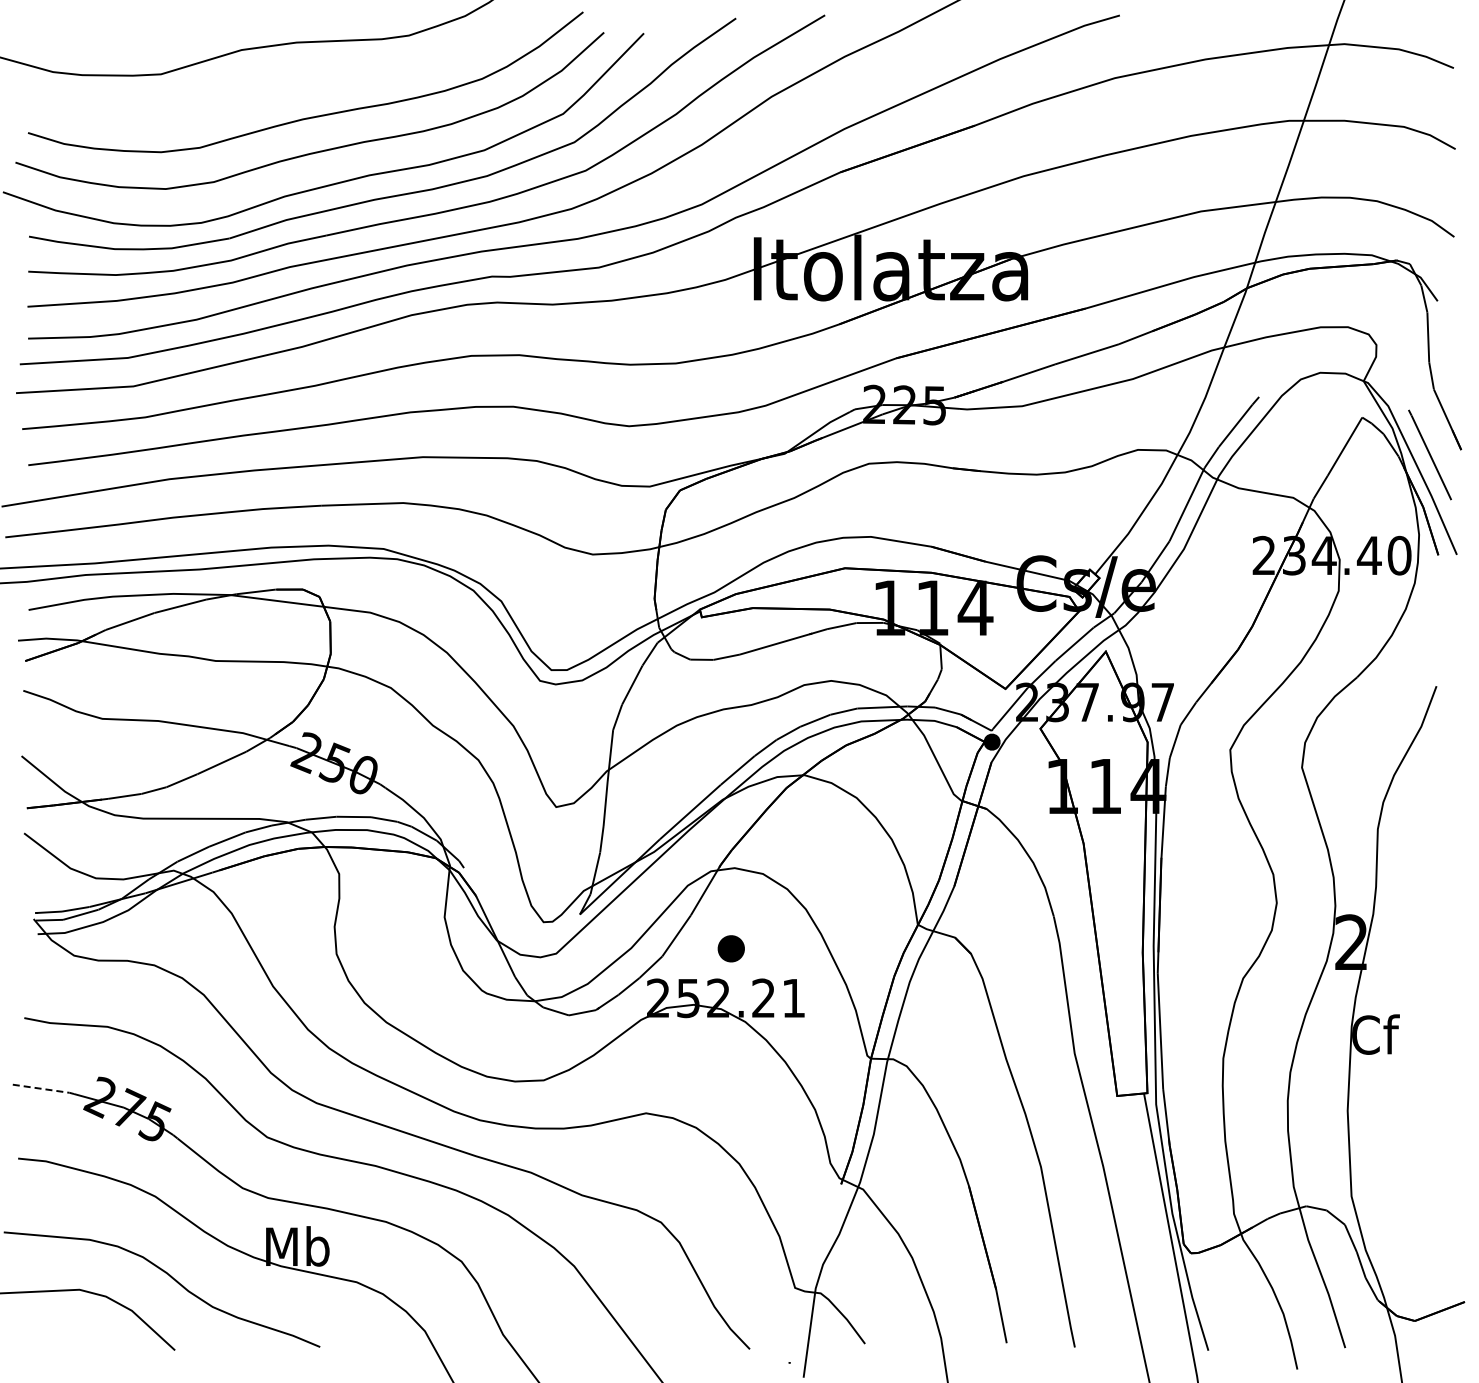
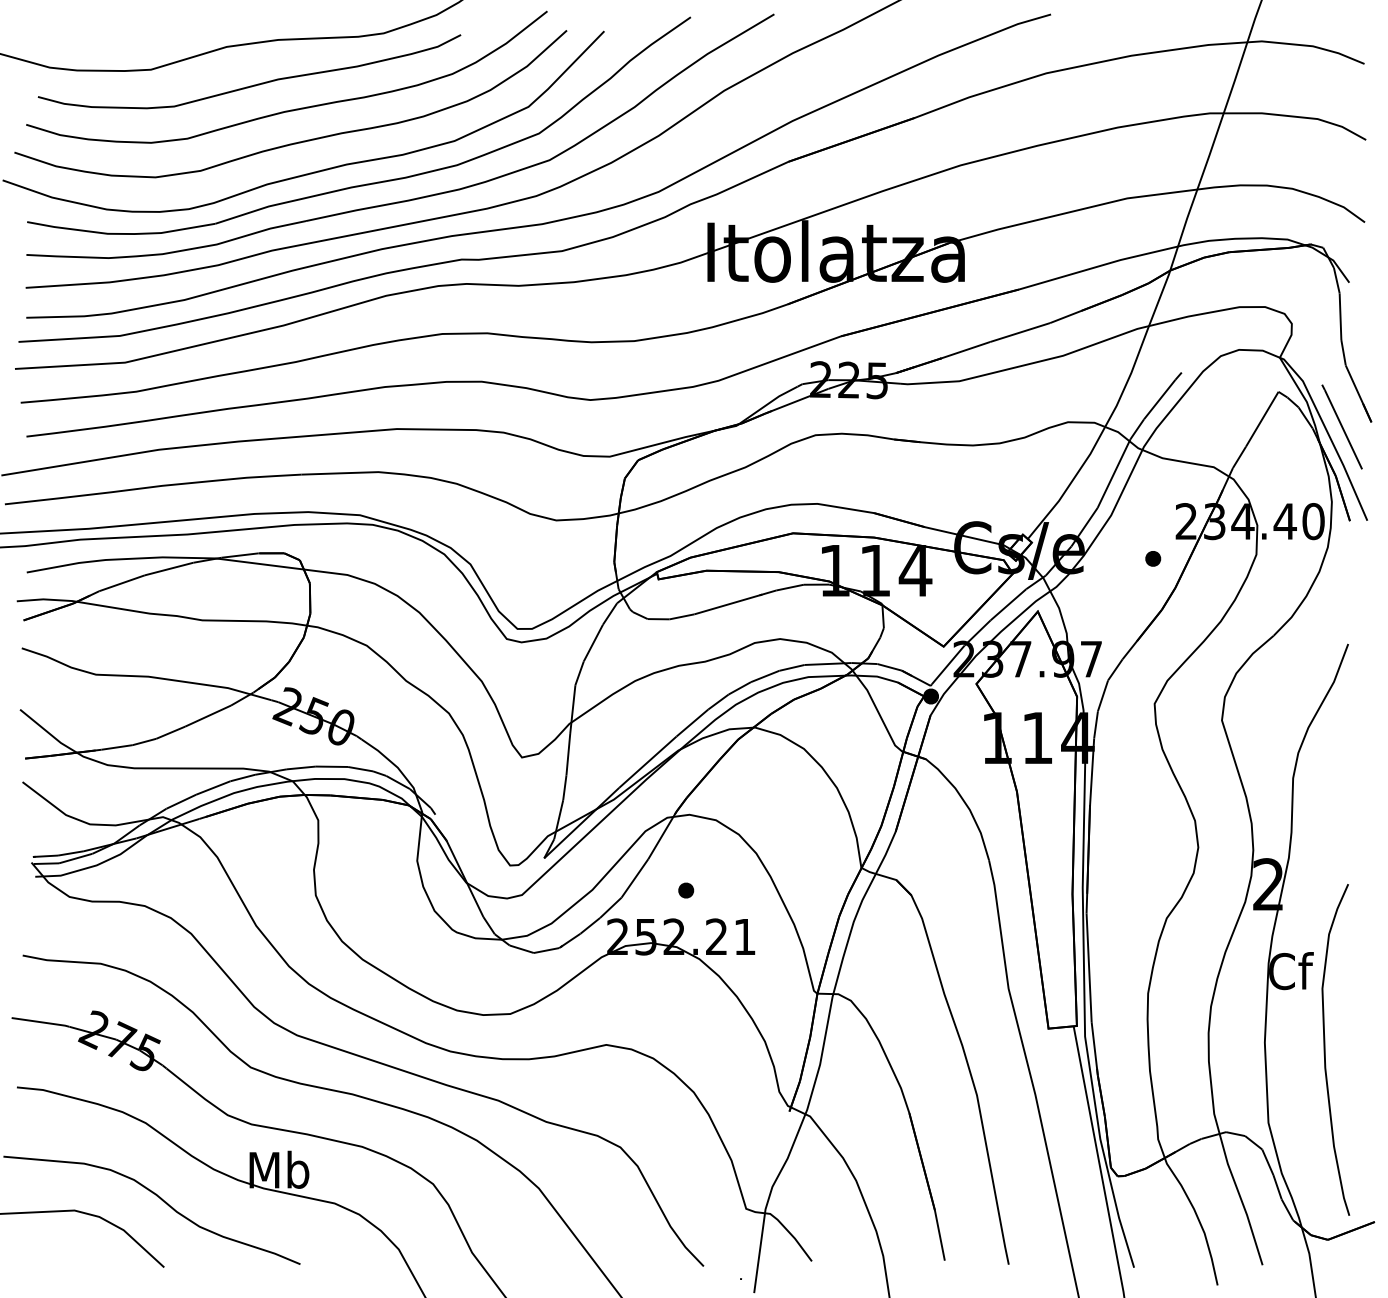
curve: (269, 90) -> (252, 84), added
part: (1228, 595) -> (1152, 558), added
part: (730, 948) -> (685, 890), size x0.62
line: (44, 1089) -> (41, 1022), dashed -> solid
curve: (1412, 1118) -> (1325, 1049), added

